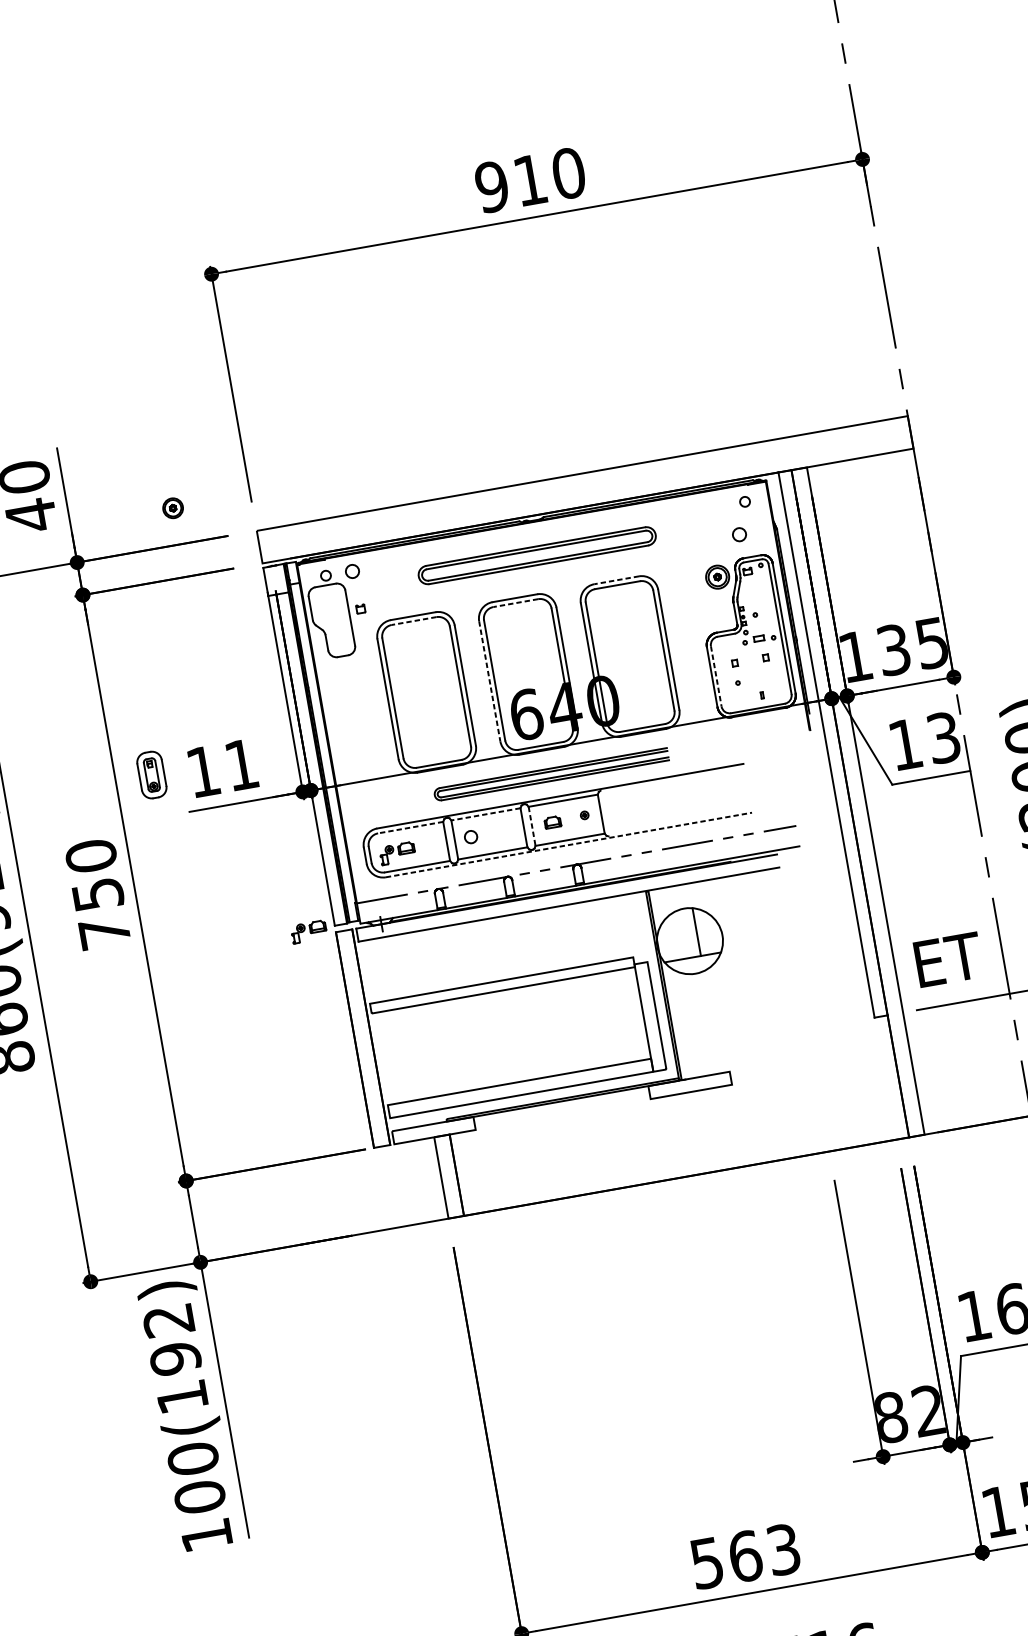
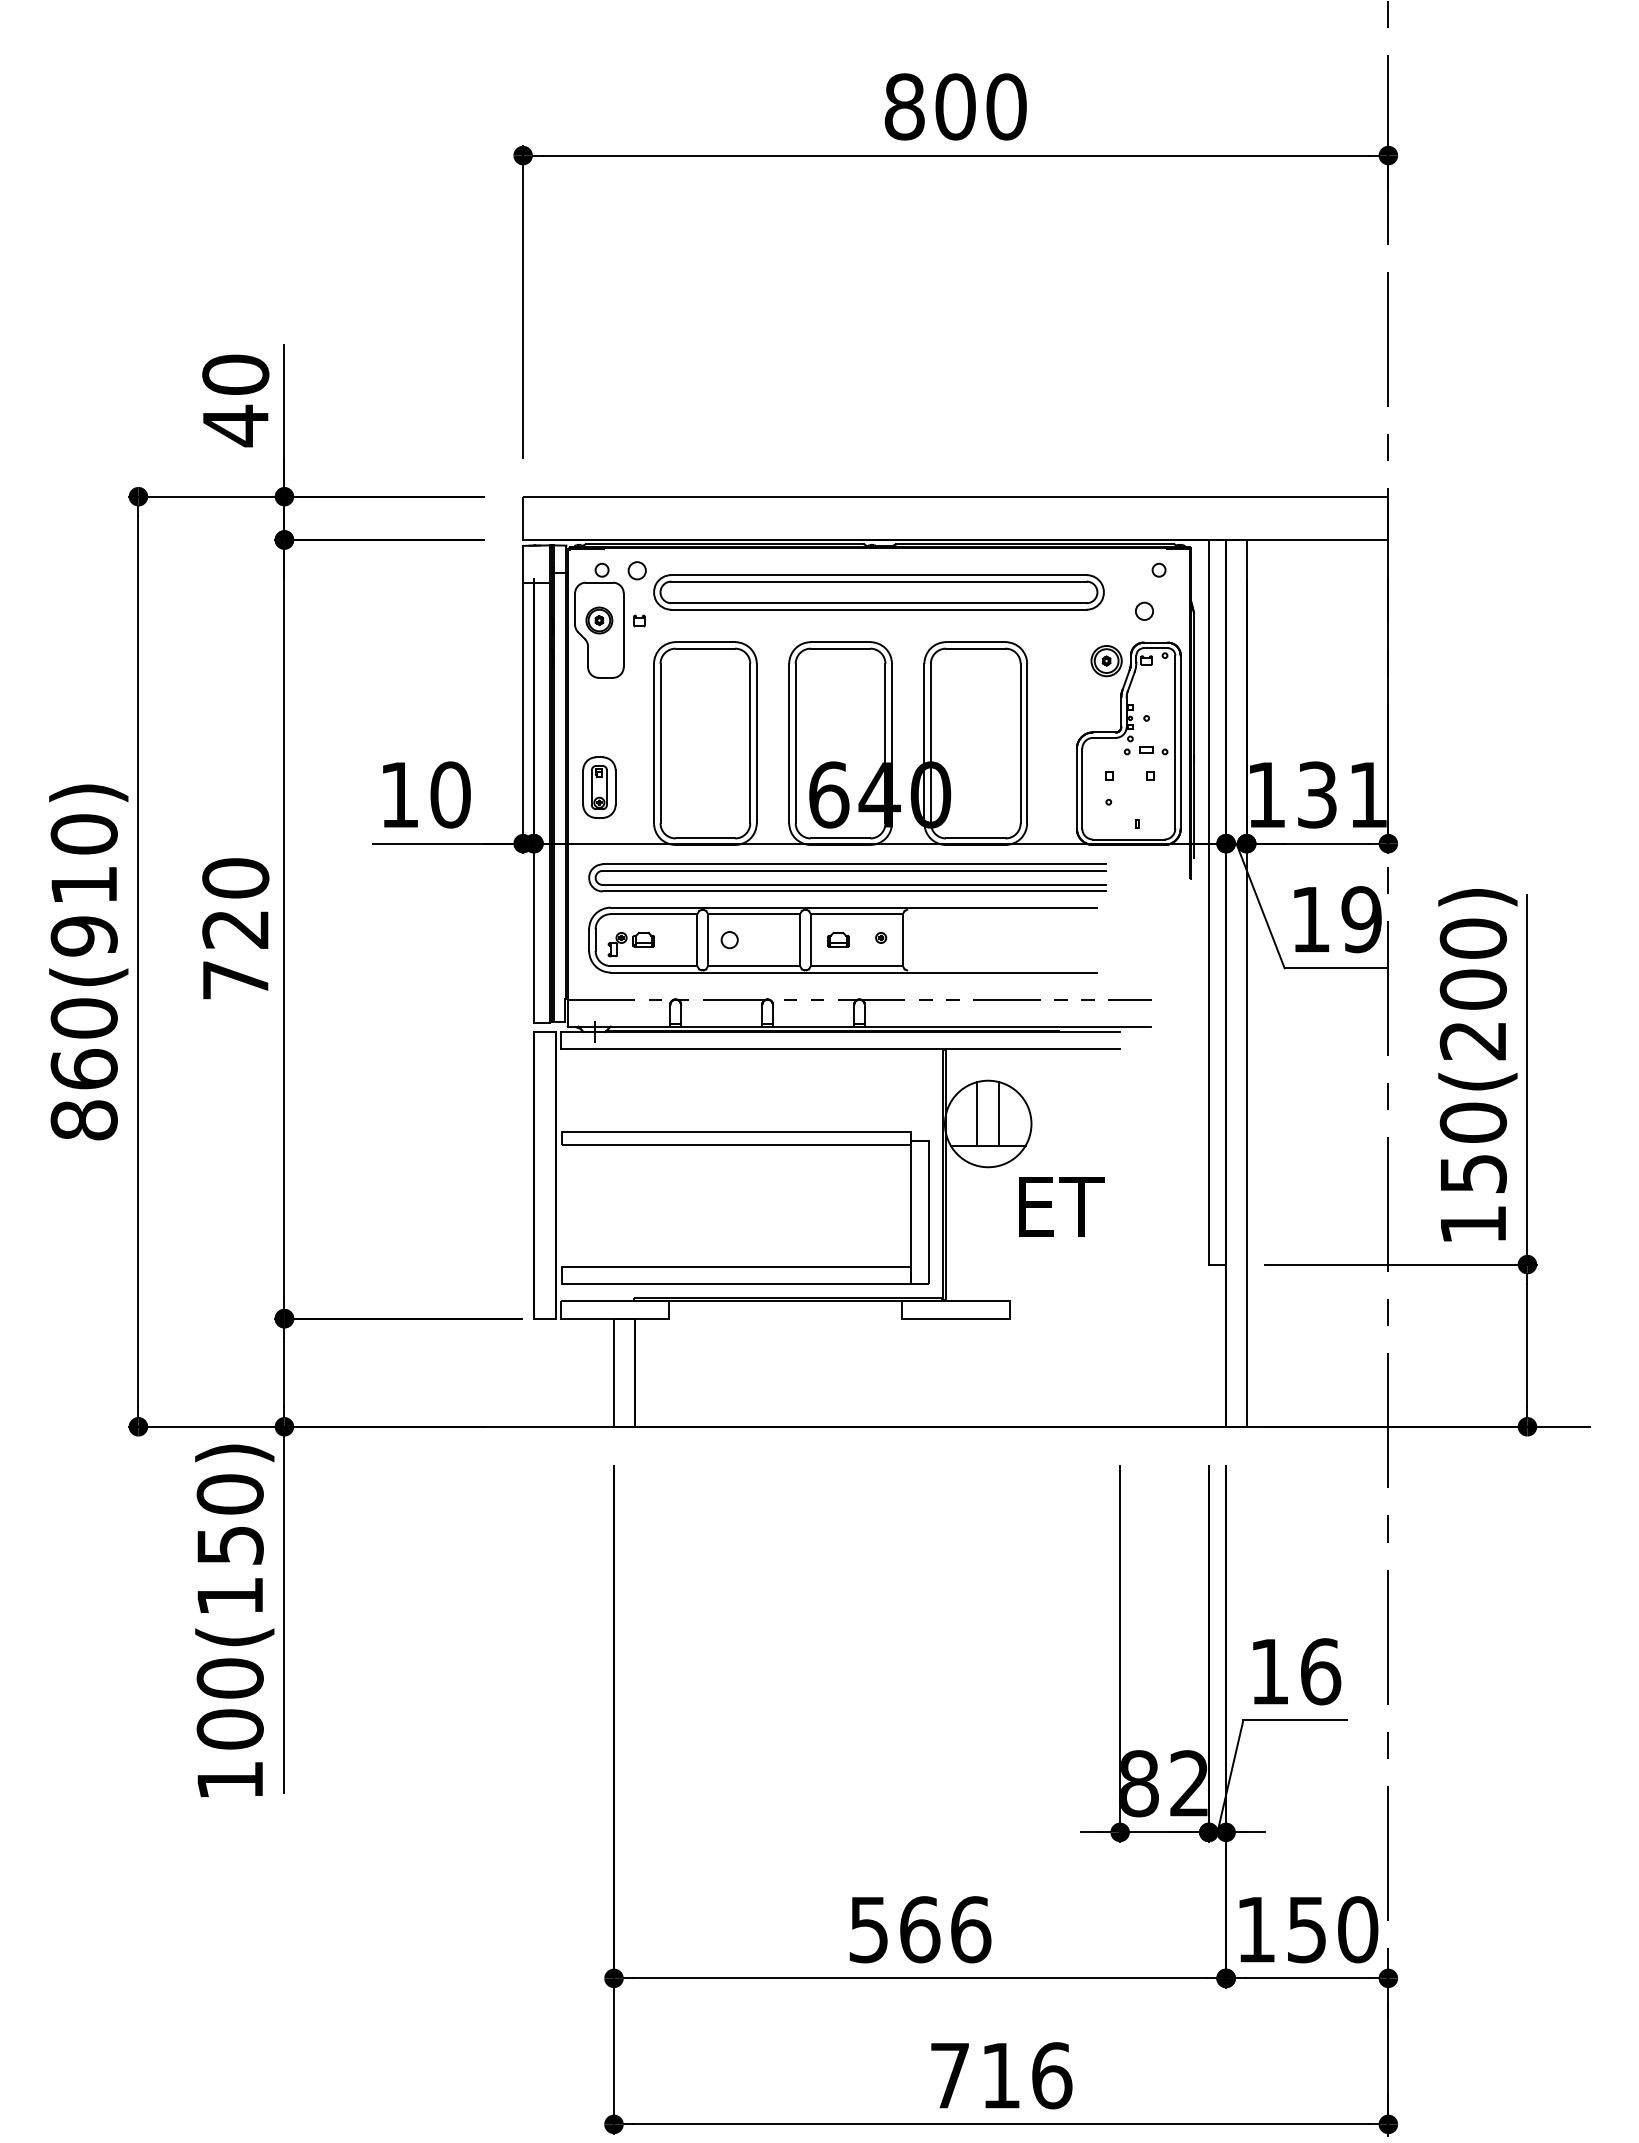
text: (510, 183) -> (929, 106), 910 -> 800
part: (173, 508) -> (599, 620), moved
part: (536, 555) -> (878, 592), size x1.43
line: (616, 580) -> (975, 642), dashed -> solid
line: (515, 603) -> (840, 648), dashed -> solid
line: (414, 620) -> (705, 648), dashed -> solid
text: (931, 643) -> (1367, 795), 135 -> 131
line: (716, 676) -> (1082, 789), dashed -> solid
line: (489, 681) -> (789, 743), dashed -> solid
text: (943, 737) -> (1361, 919), 13 -> 19
text: (241, 764) -> (450, 794), 11 -> 10
part: (151, 774) -> (599, 787), moved
part: (551, 774) -> (847, 877), size x1.67
line: (486, 814) -> (754, 914), dashed -> solid
line: (531, 826) -> (810, 940), dashed -> solid
line: (410, 827) -> (653, 914), dashed -> solid
line: (569, 844) -> (854, 972), dashed -> solid
text: (97, 894) -> (235, 929), 750 -> 720
part: (308, 932) -> (498, 1025), removed
line: (680, 934) -> (977, 1113), added
text: (948, 959) -> (1061, 1206), moved
text: (171, 1339) -> (229, 1519), 100(192) -> 100(150)
text: (784, 1549) -> (971, 1929), 563 -> 566

